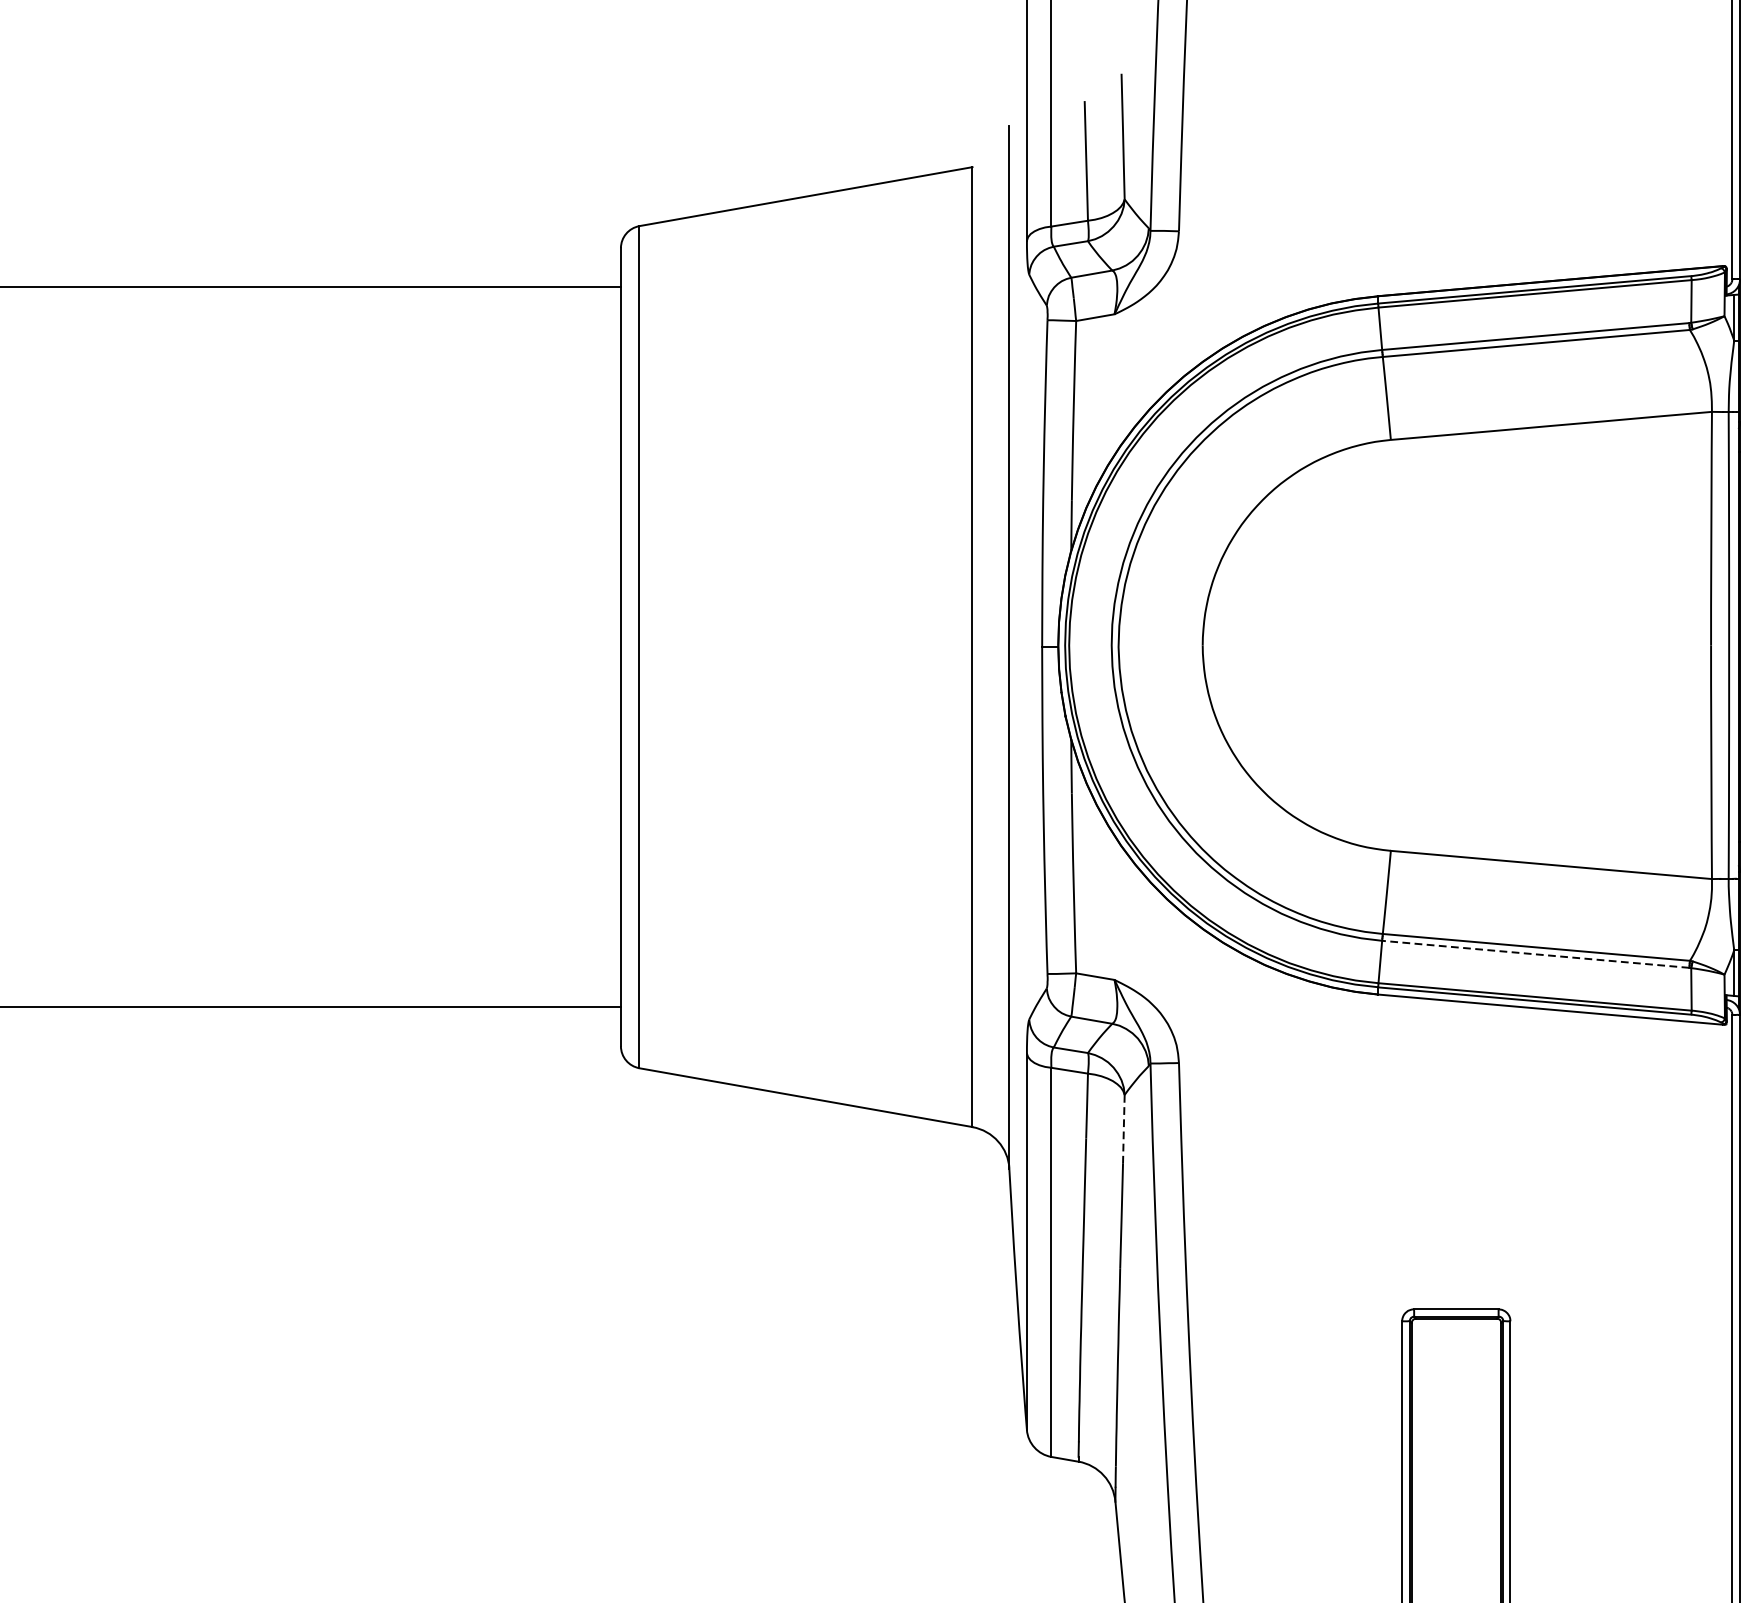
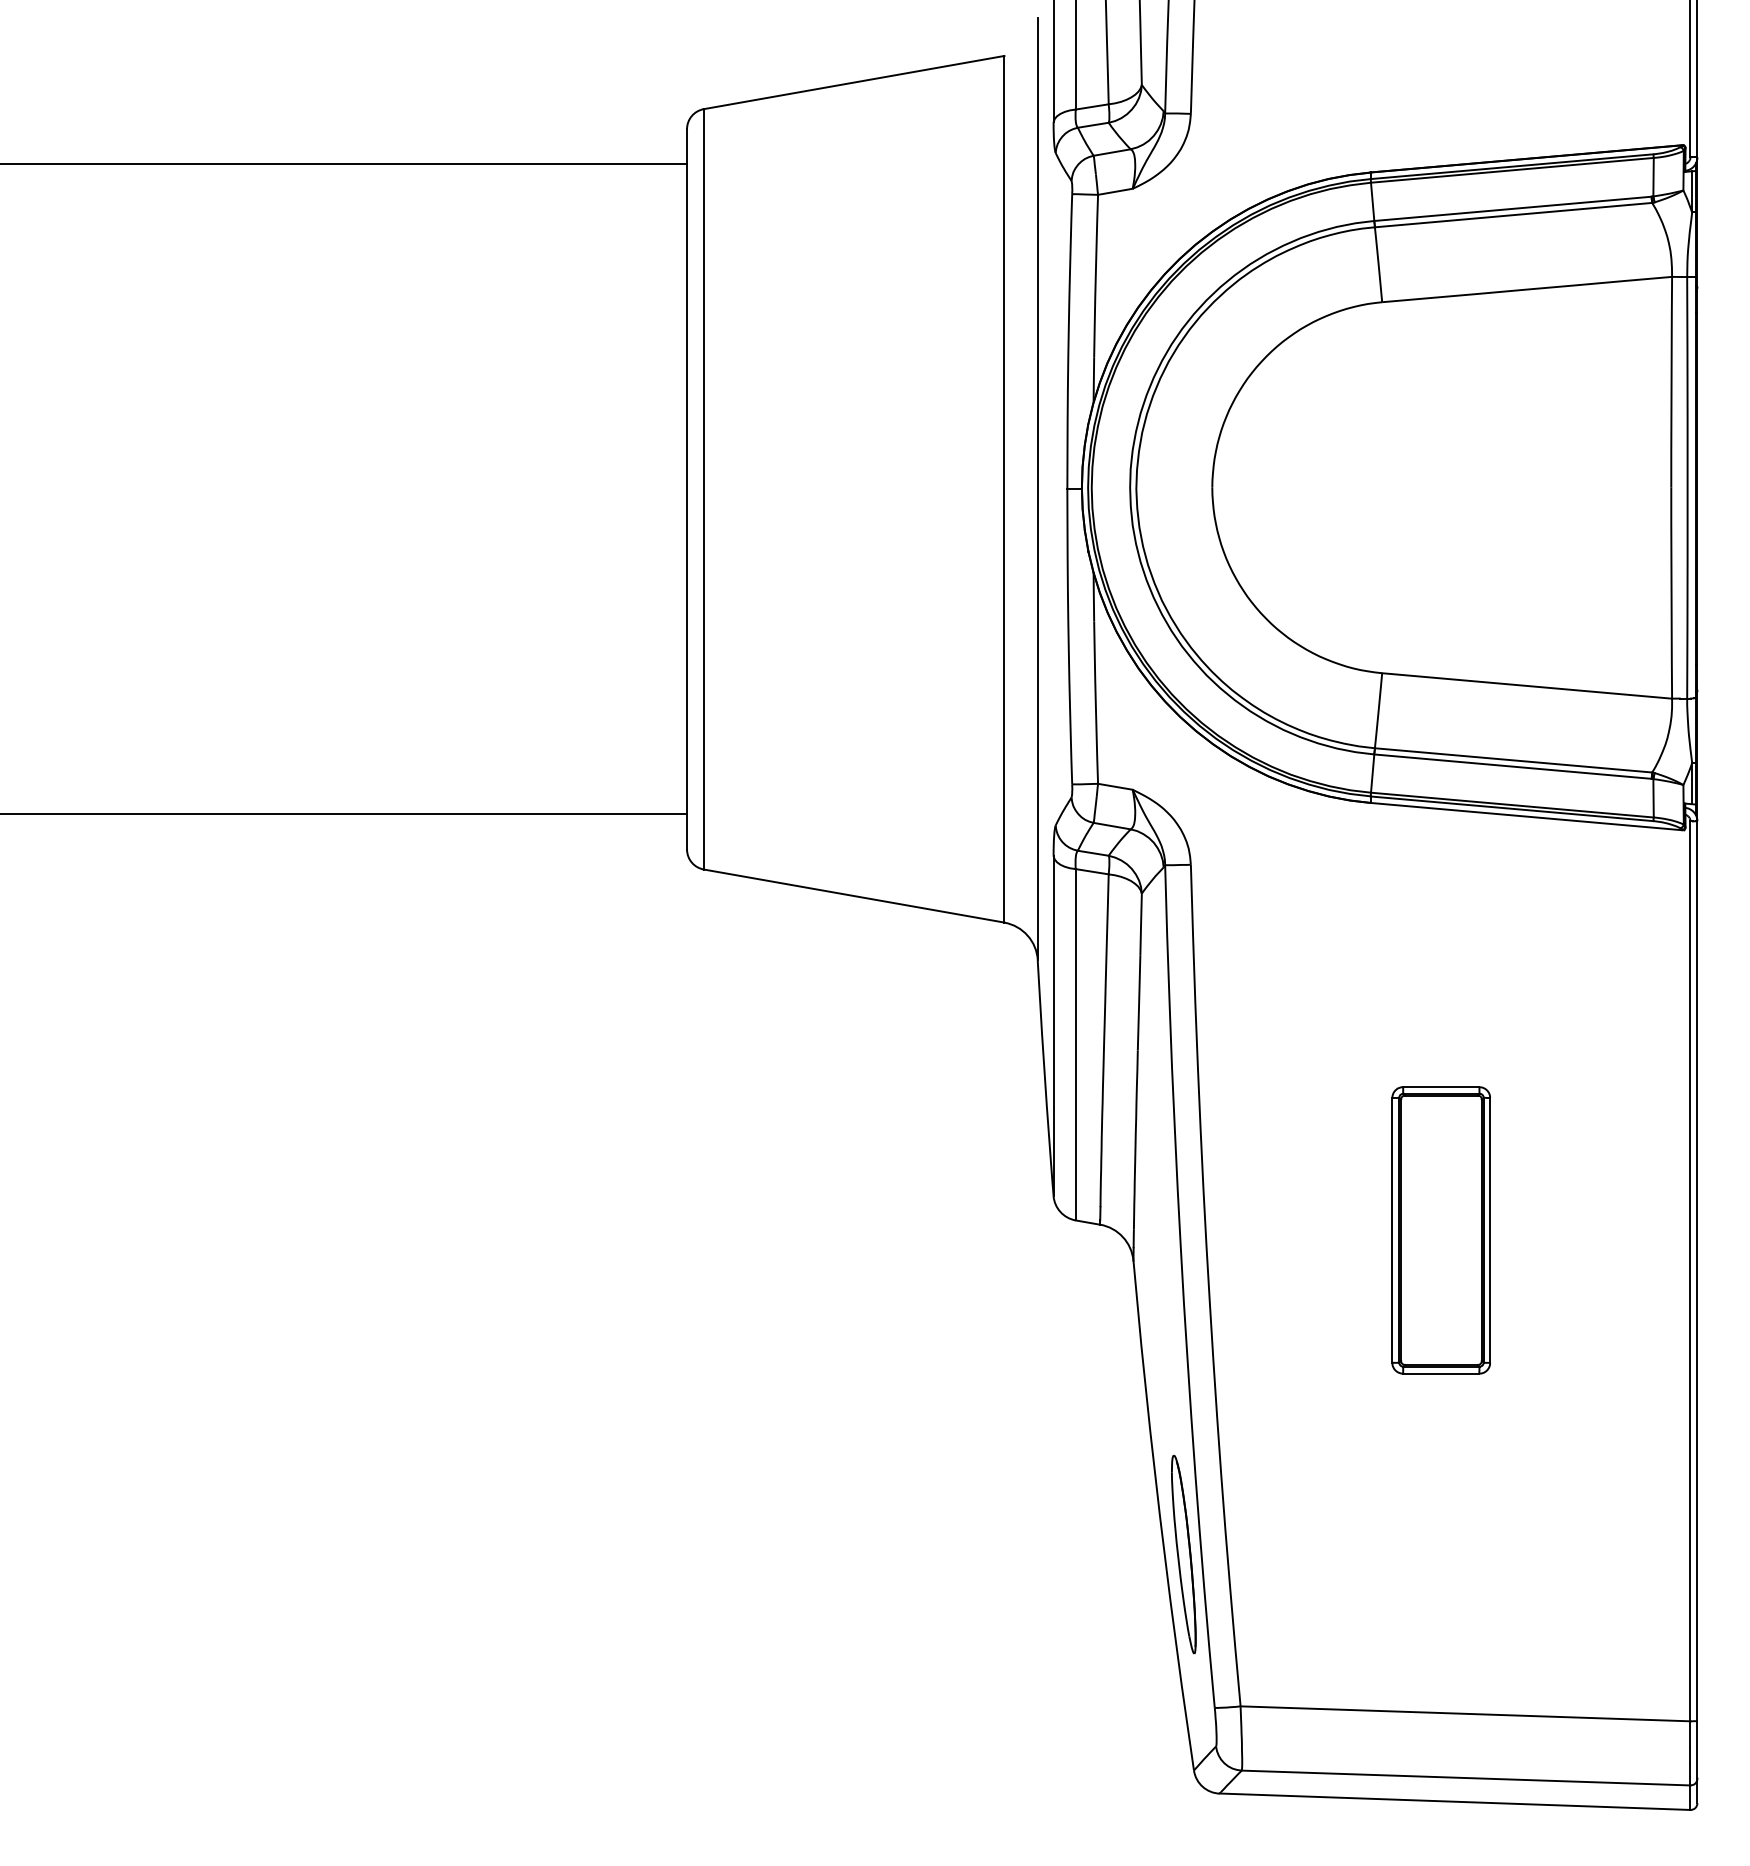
line: (1535, 954) -> (1512, 766), dashed -> solid
line: (1124, 1130) -> (1141, 925), dashed -> solid

